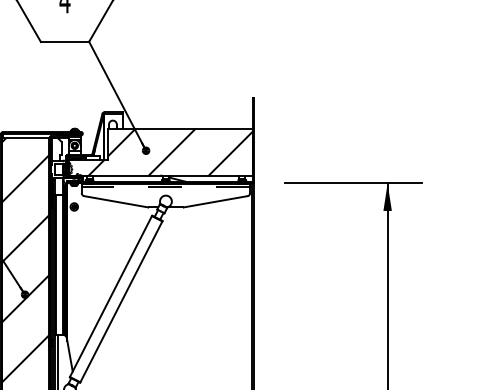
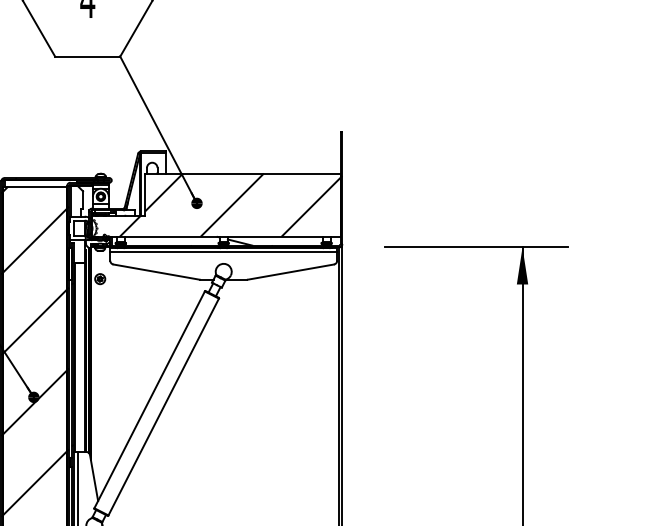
line: (165, 187) -> (223, 252), dashed -> solid

